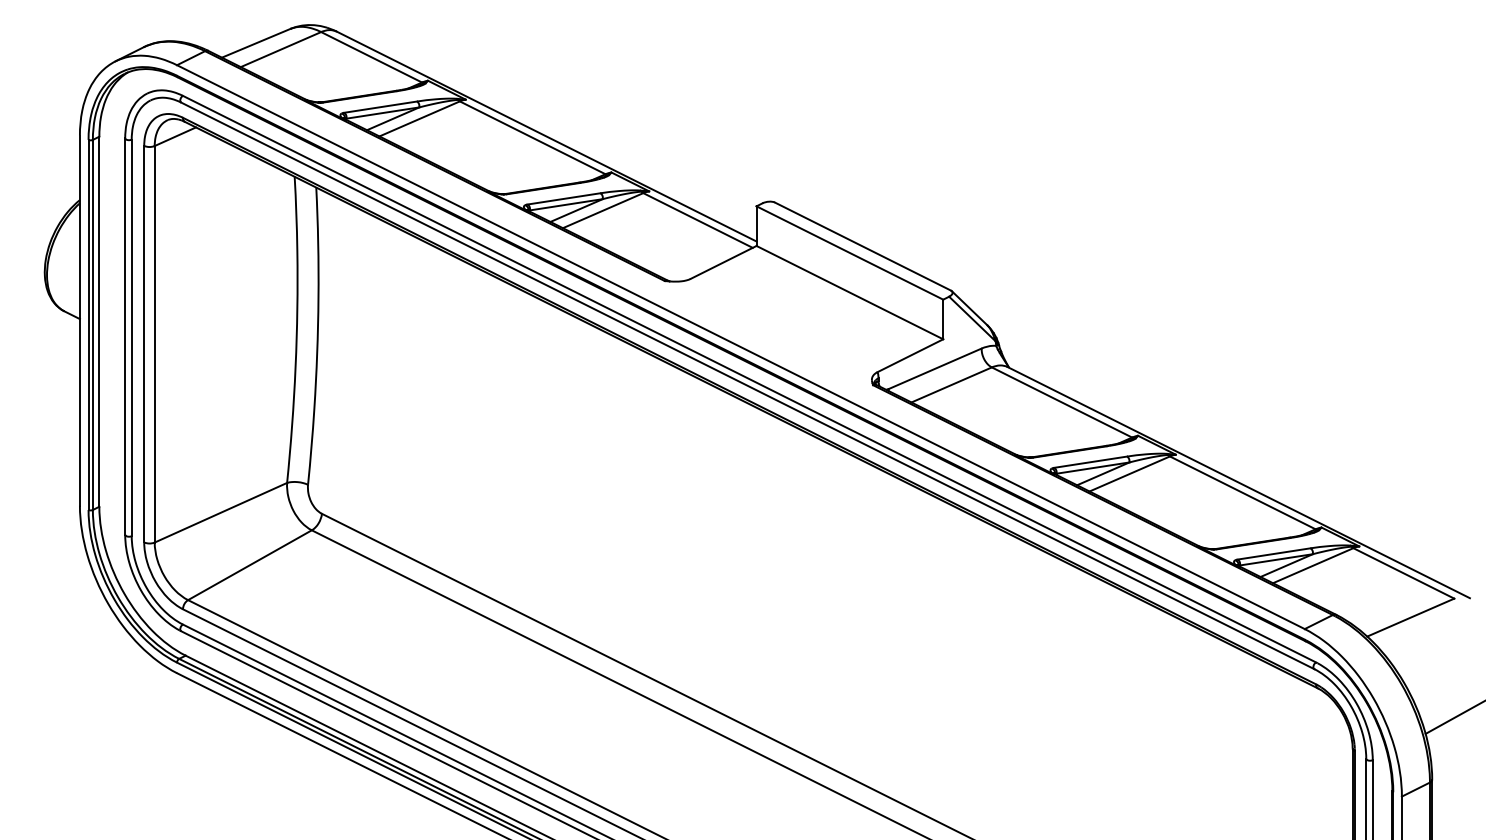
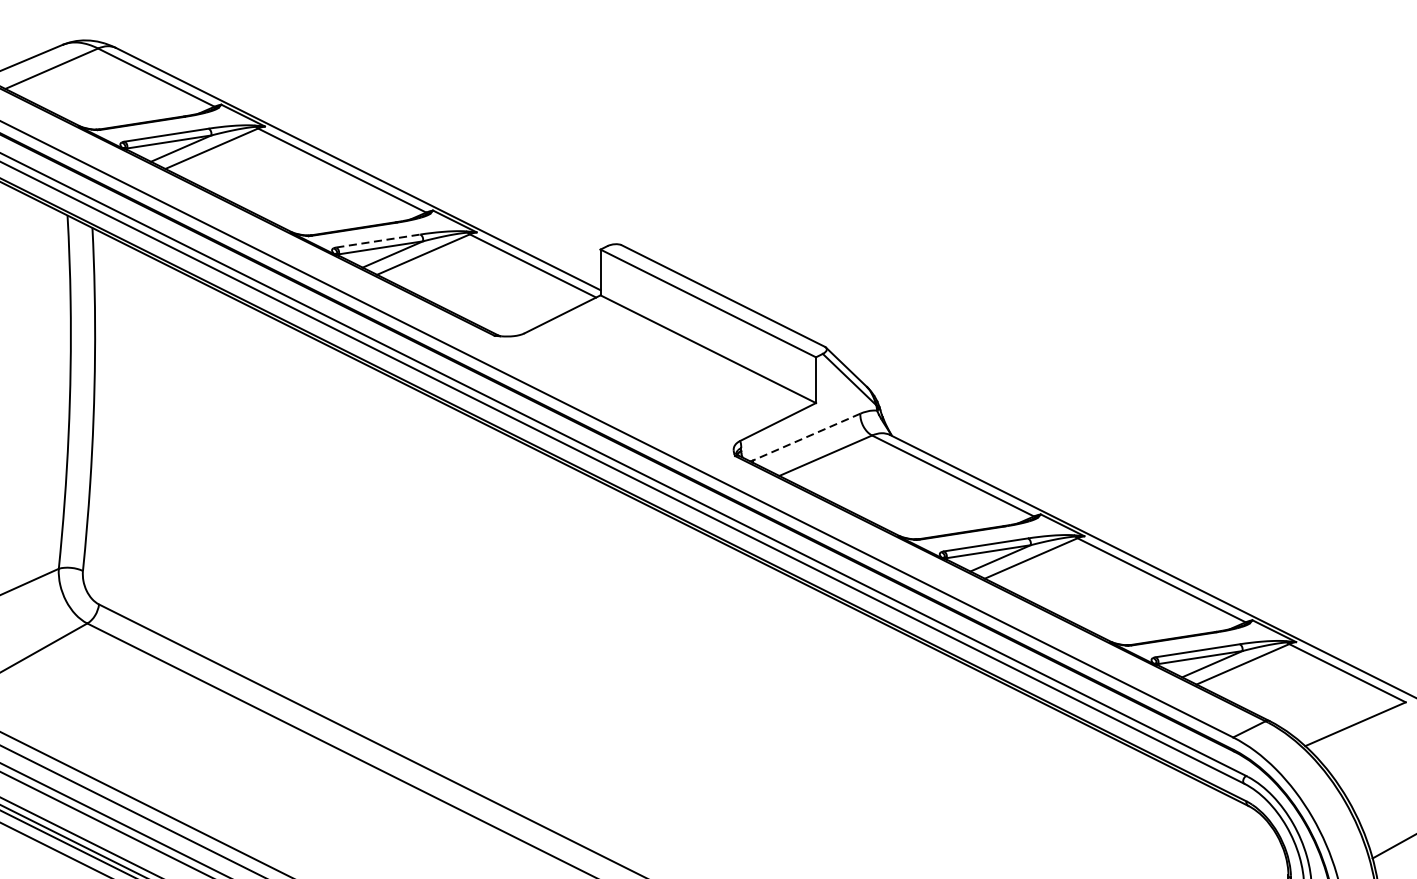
line: (564, 198) -> (378, 240), solid -> dashed
line: (935, 368) -> (807, 436), solid -> dashed

